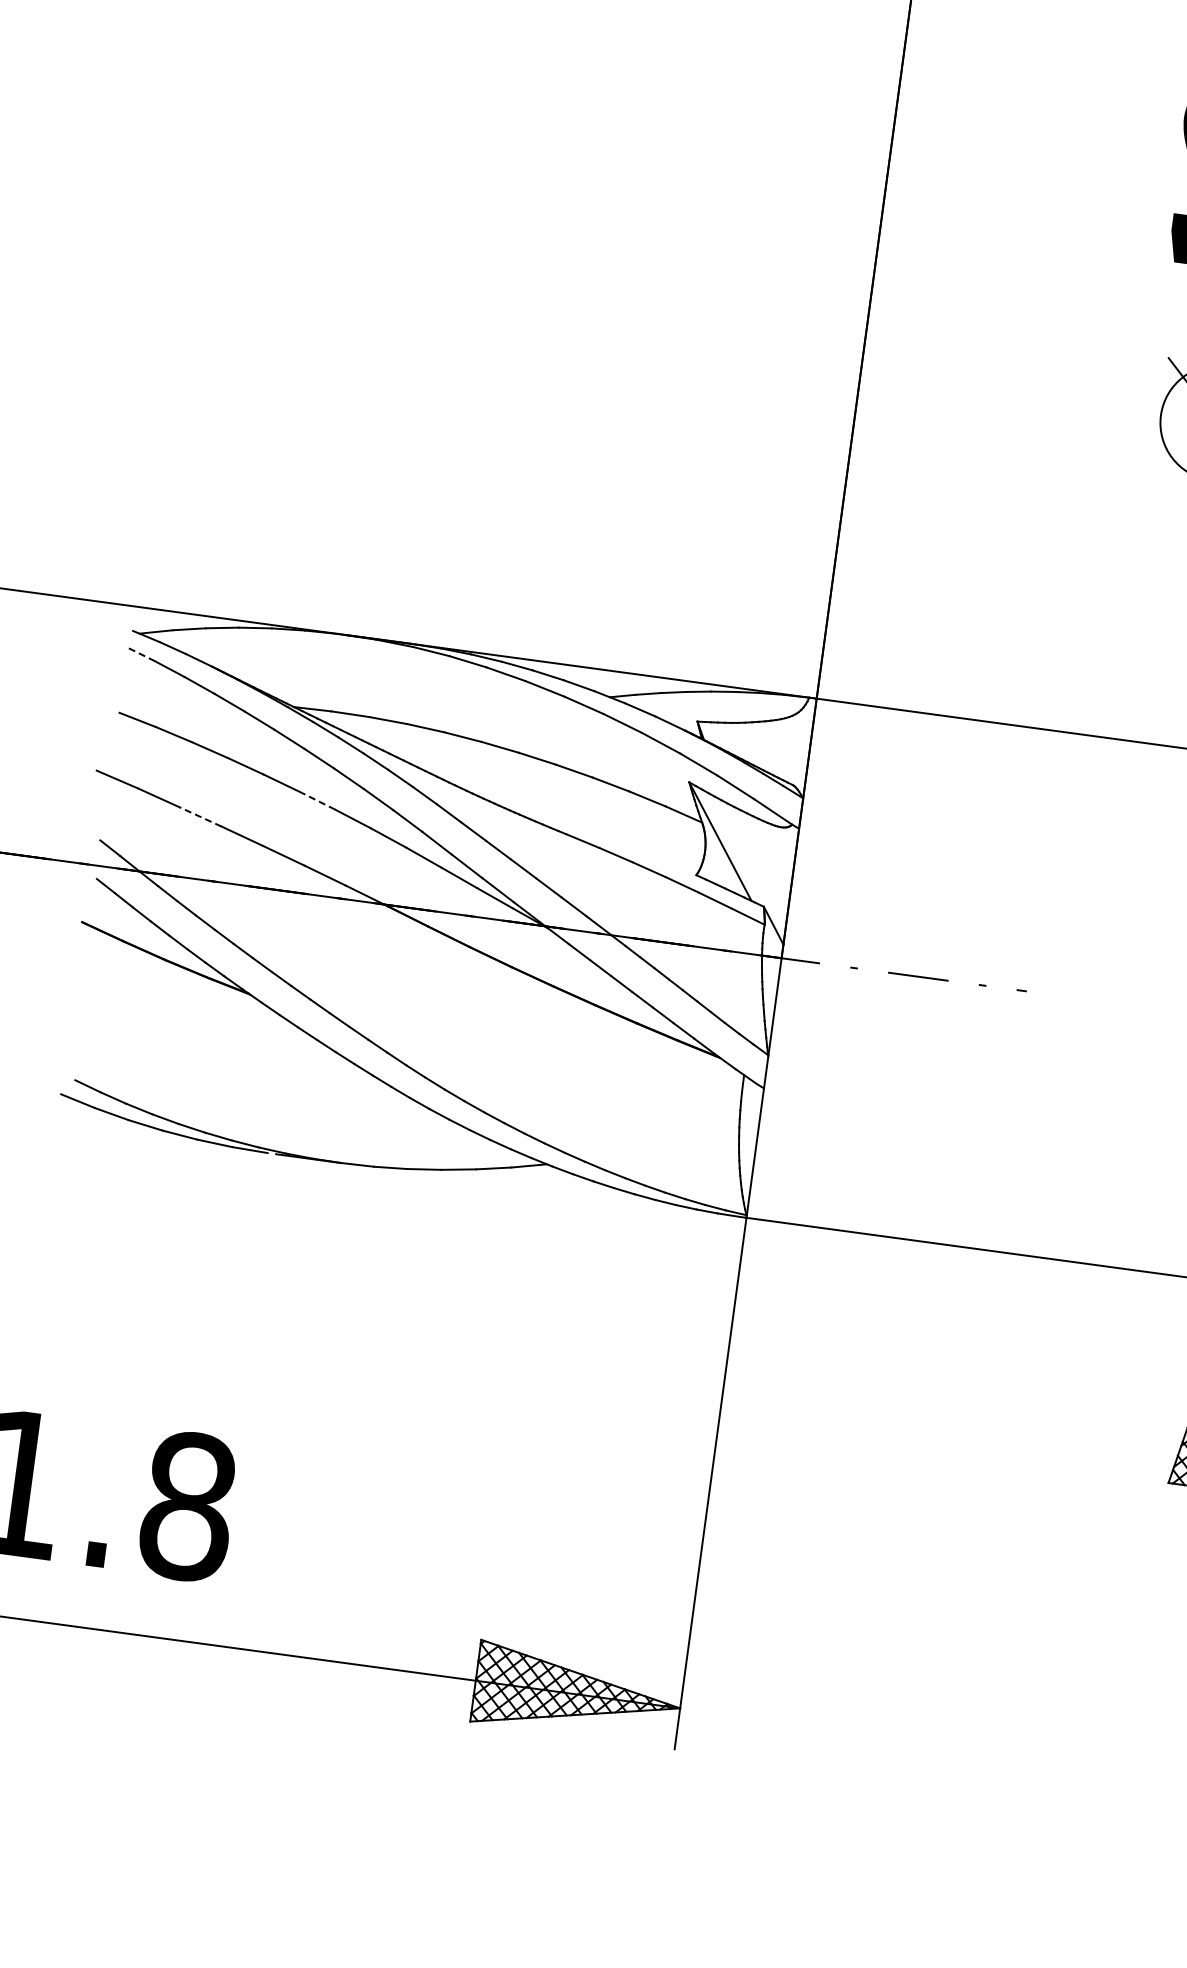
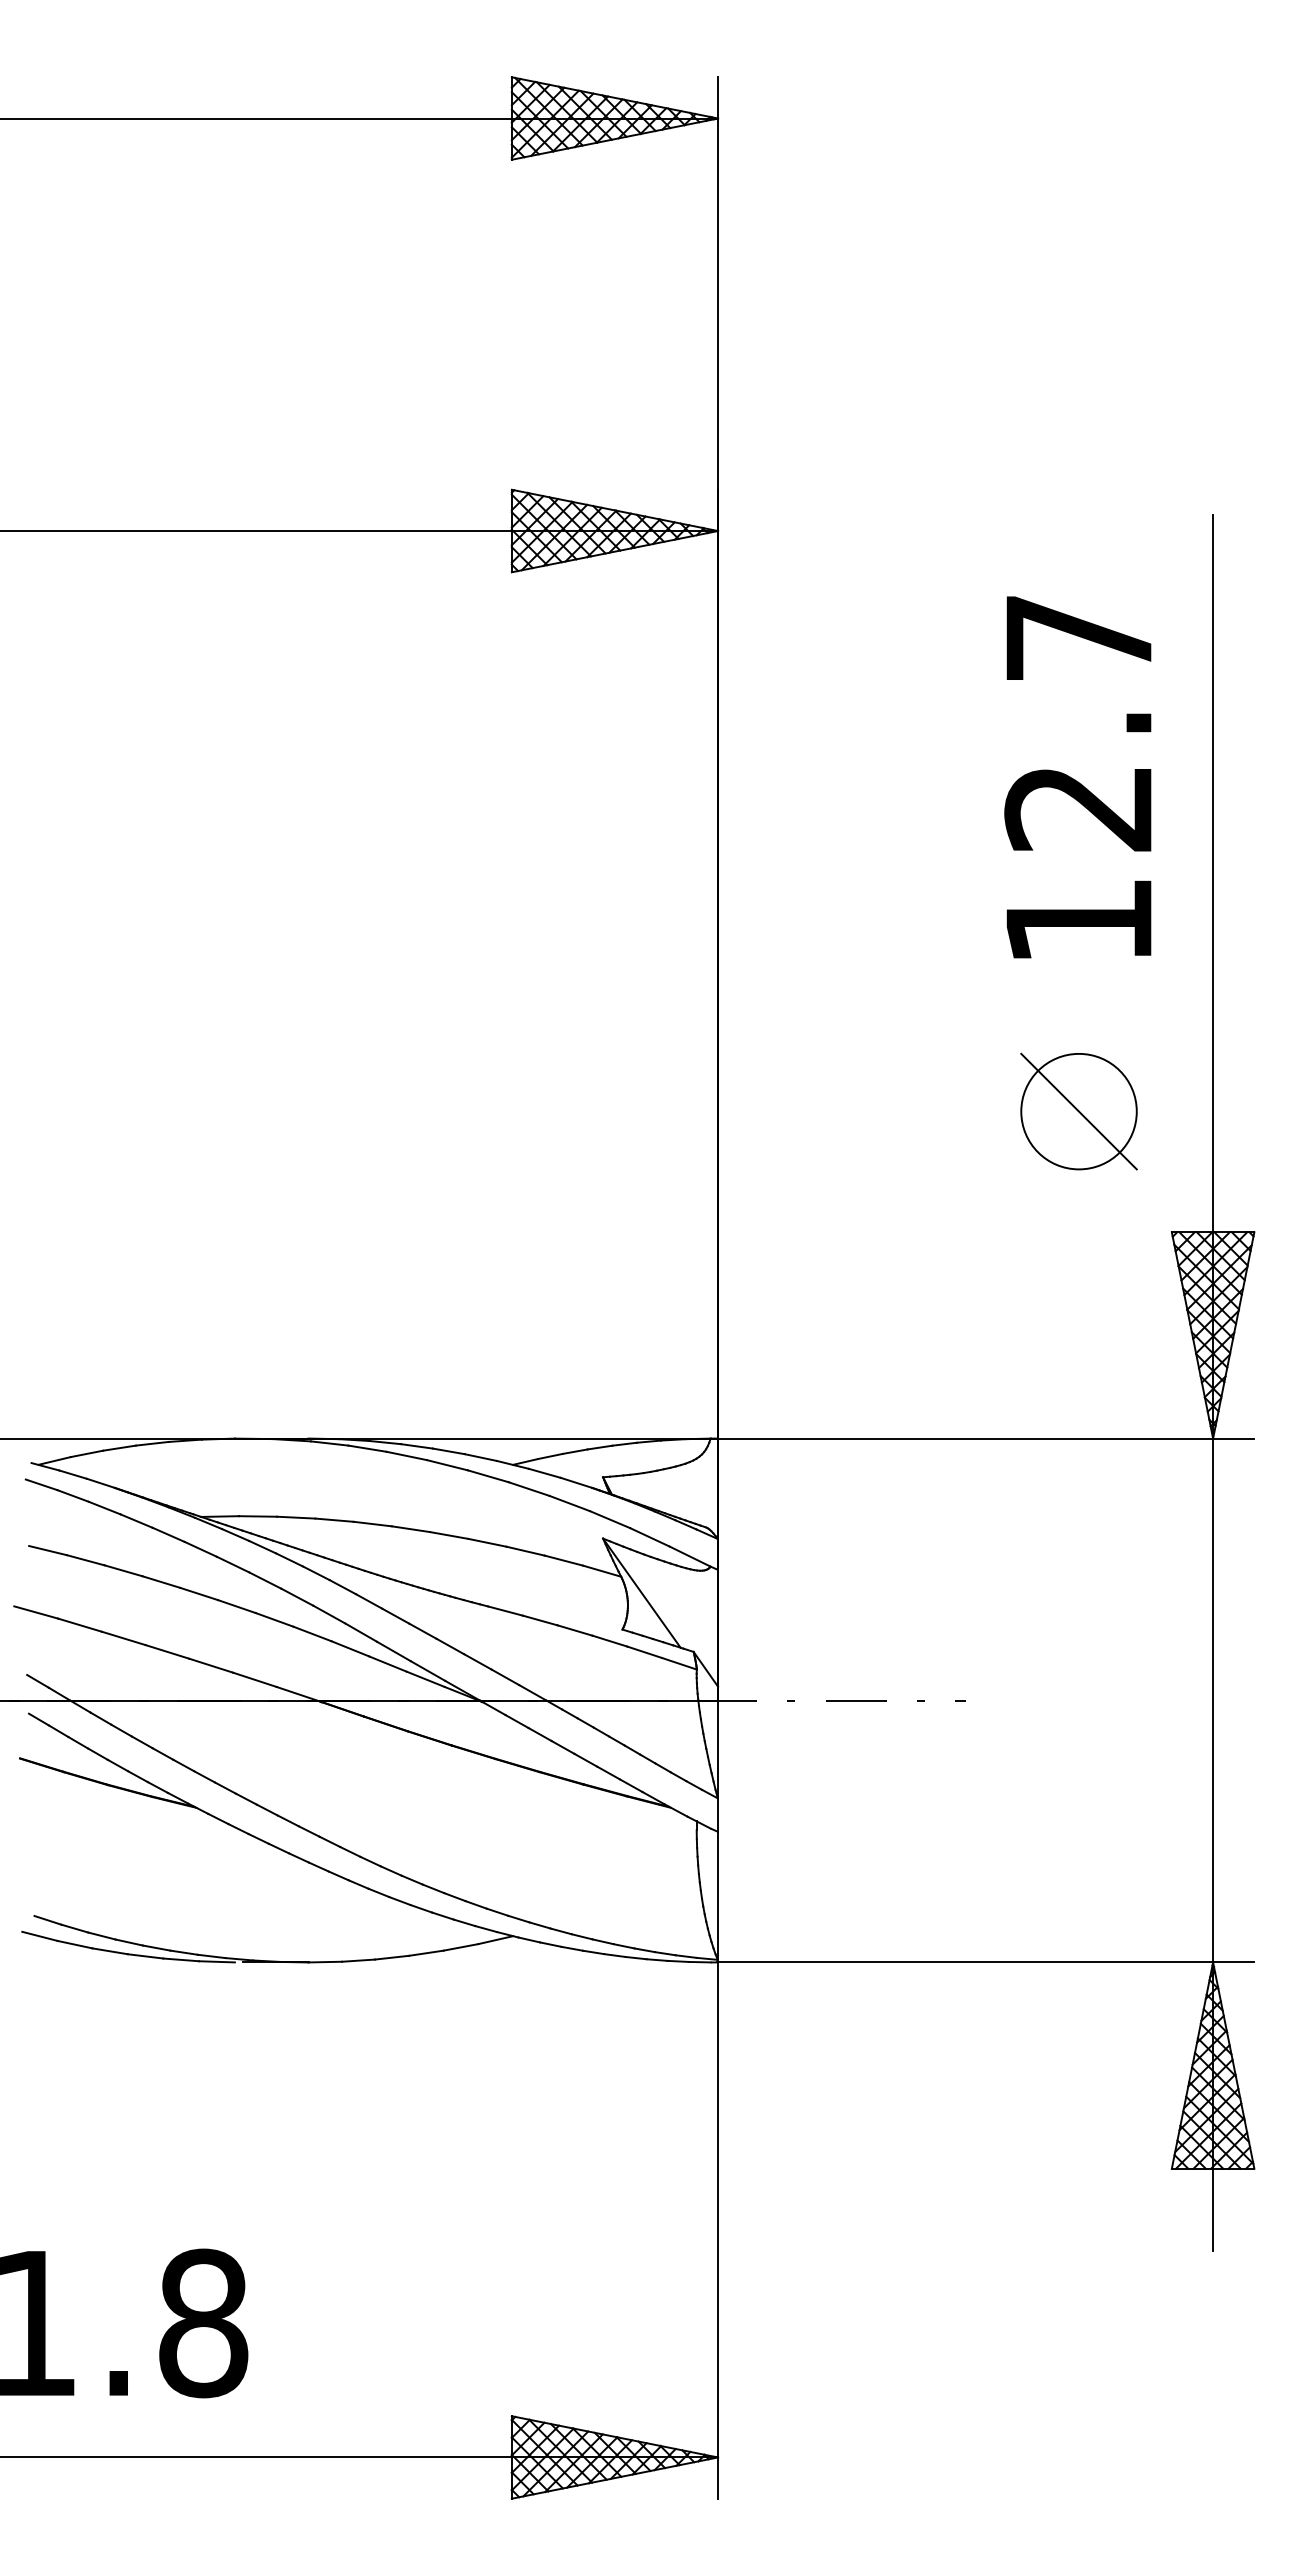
line: (140, 653) -> (41, 1484), dashed -> solid
line: (316, 800) -> (236, 1606), dashed -> solid
line: (200, 817) -> (123, 1638), dashed -> solid

